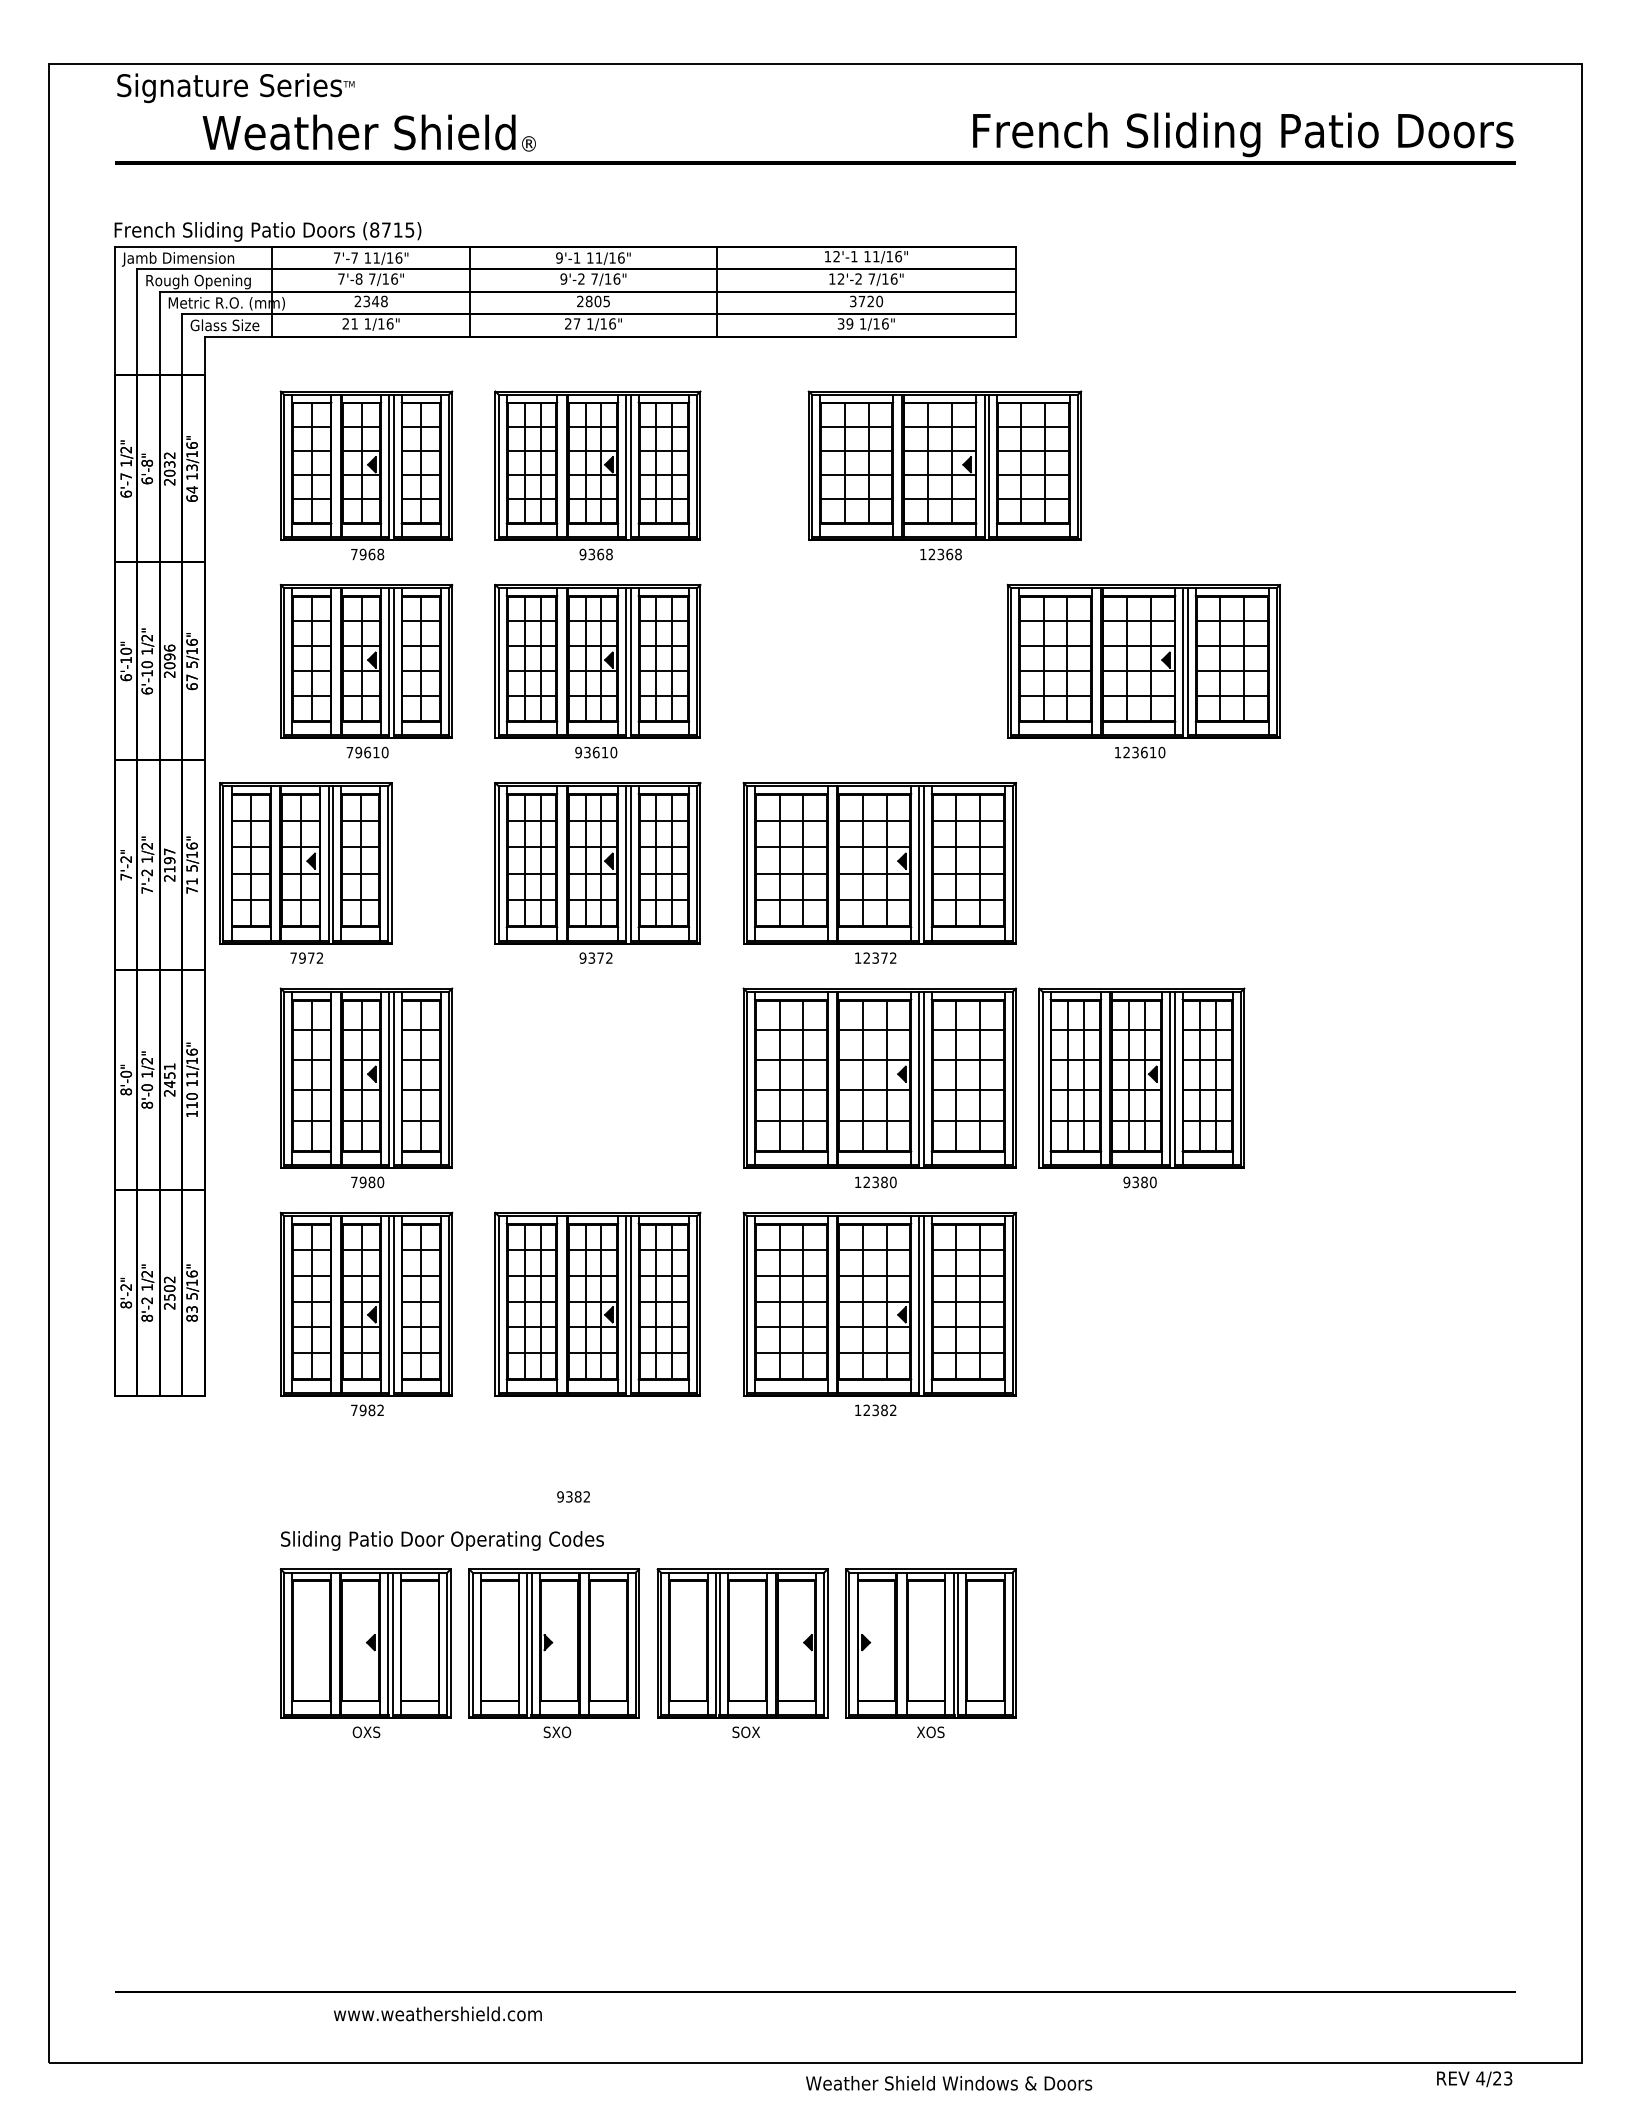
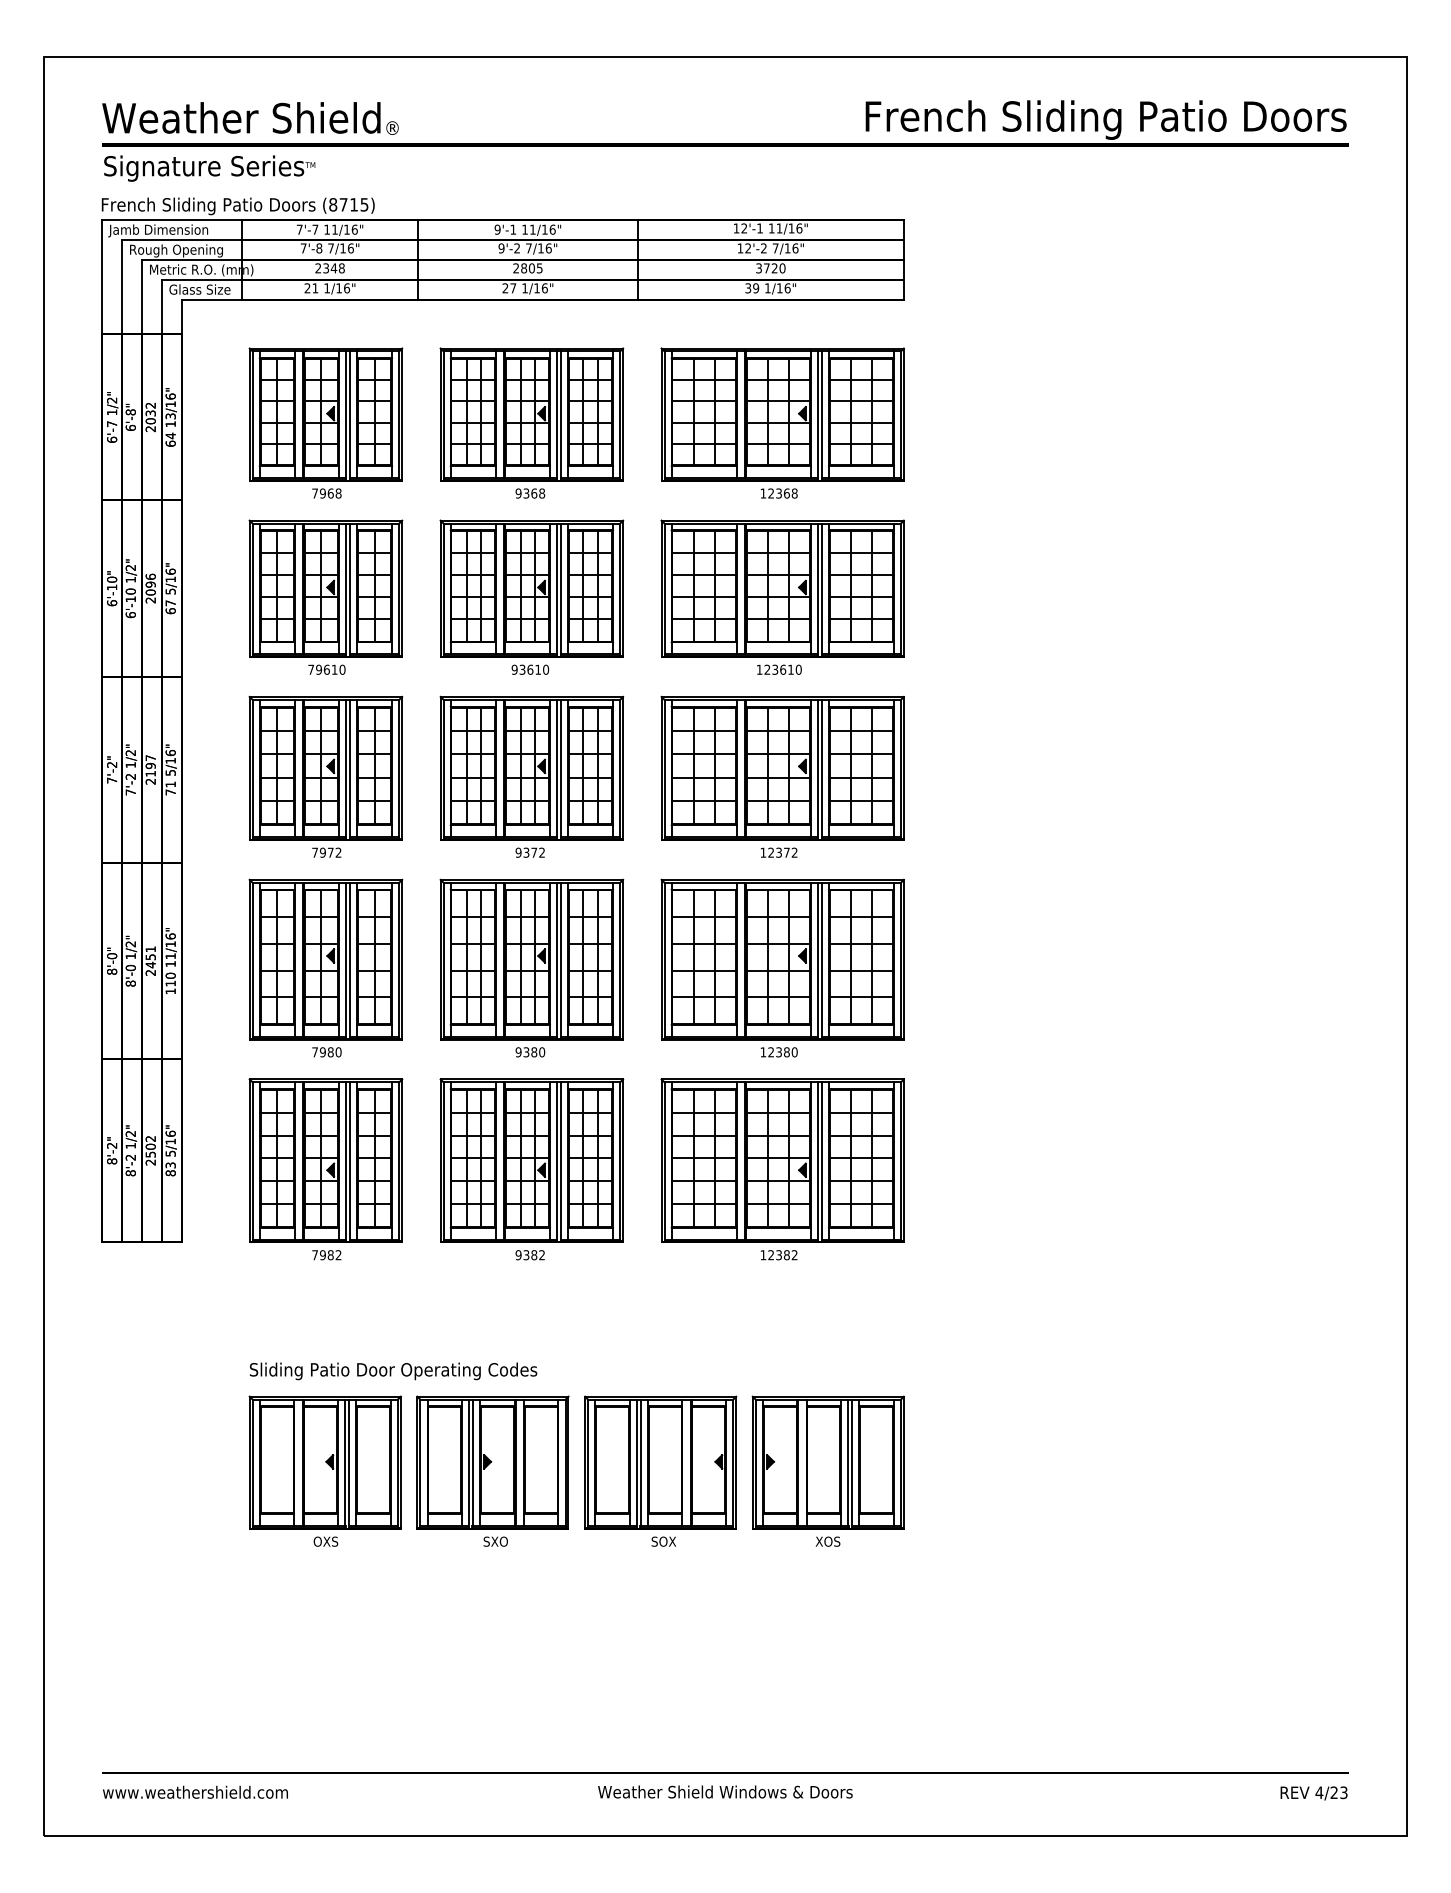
text: (235, 88) -> (209, 168), moved
text: (369, 133) -> (250, 118), moved
part: (944, 474) -> (782, 422), moved
part: (1143, 670) -> (782, 596), moved
part: (305, 872) -> (325, 776), moved
part: (1141, 1087) -> (531, 967), moved
text: (572, 1497) -> (529, 1255), moved
text: (437, 2013) -> (195, 1791), moved
text: (1473, 2079) -> (1313, 1793), moved
text: (949, 2082) -> (725, 1791), moved

